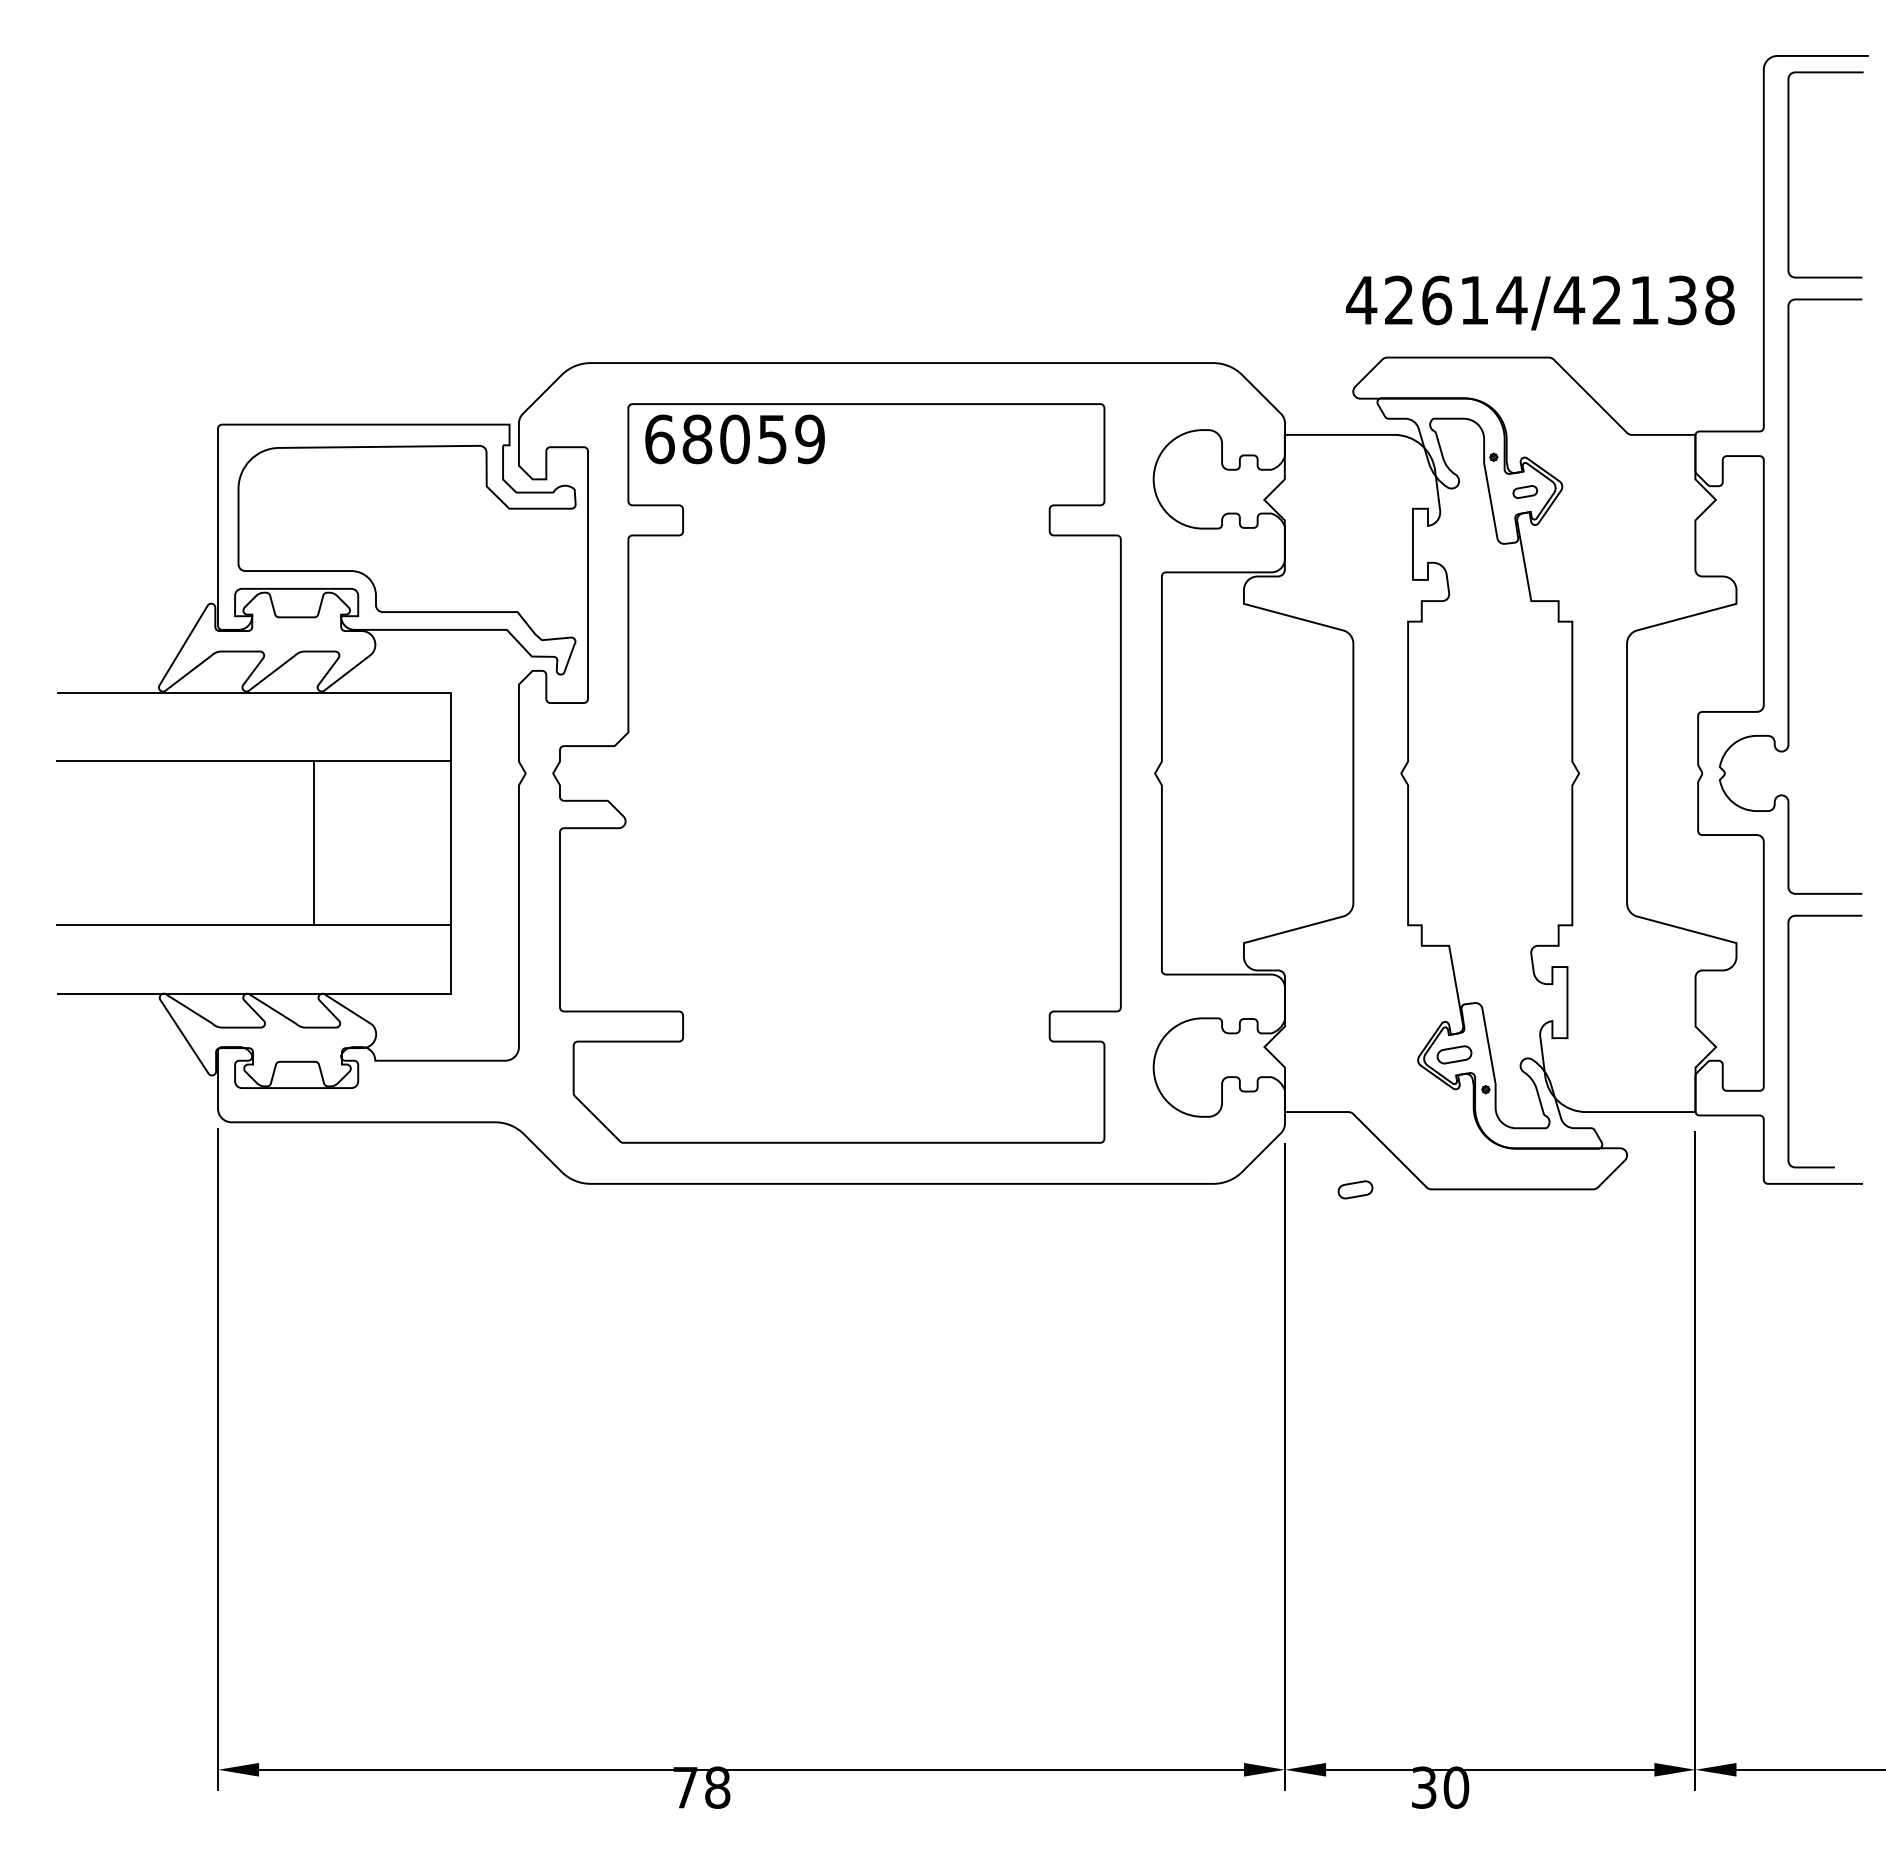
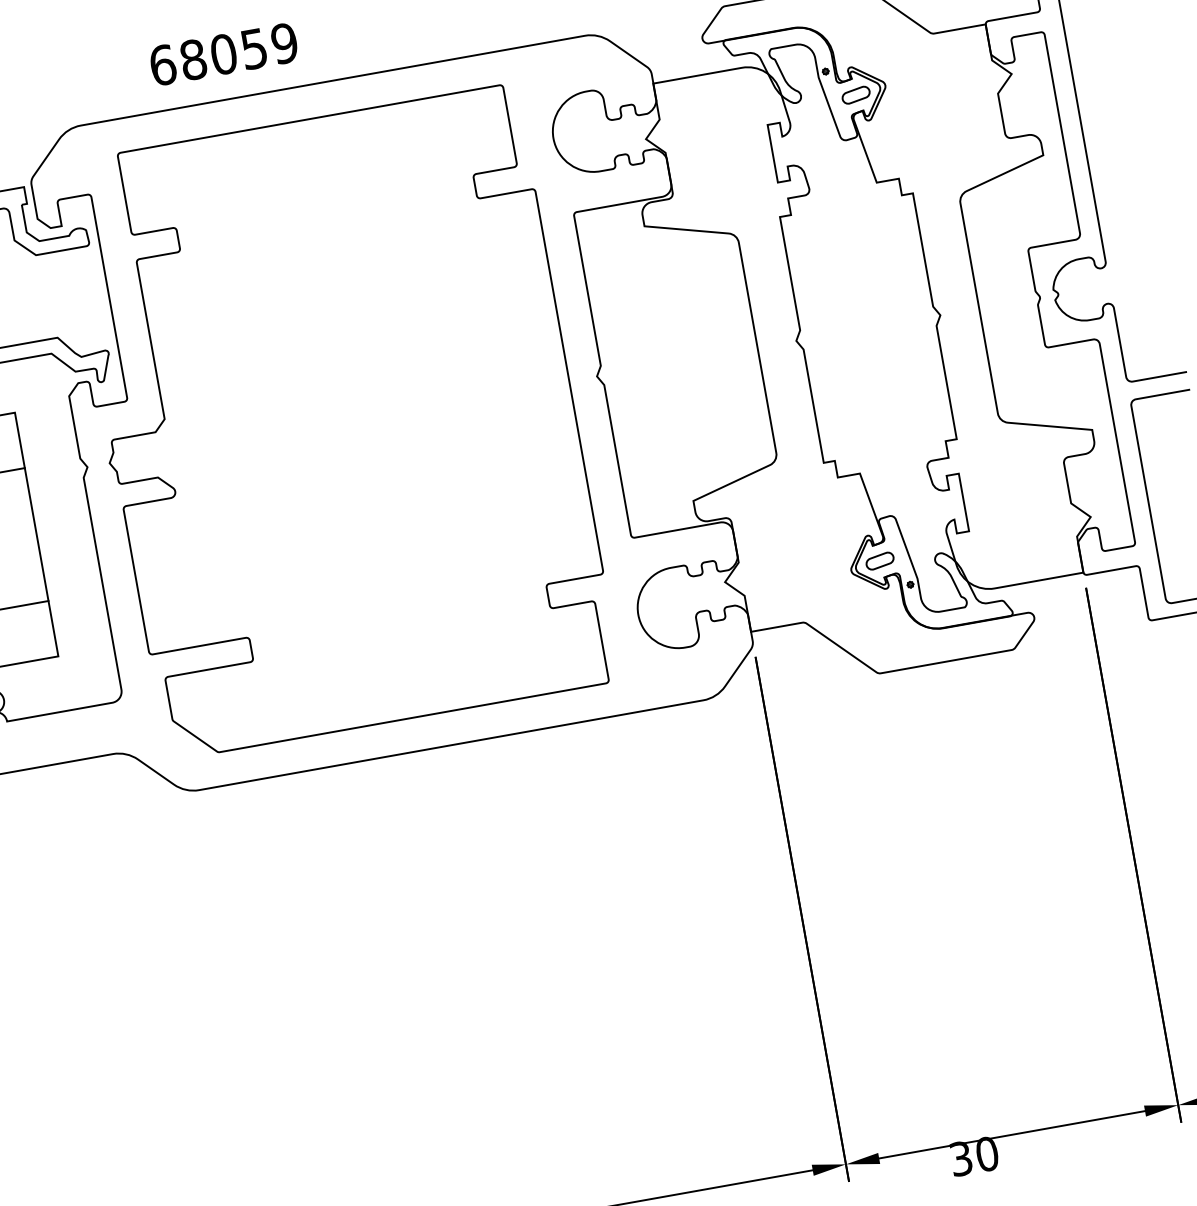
text: (734, 439) -> (223, 54), moved
part: (1525, 491) -> (856, 94), size x1.43
part: (1355, 1189) -> (819, 684), removed

